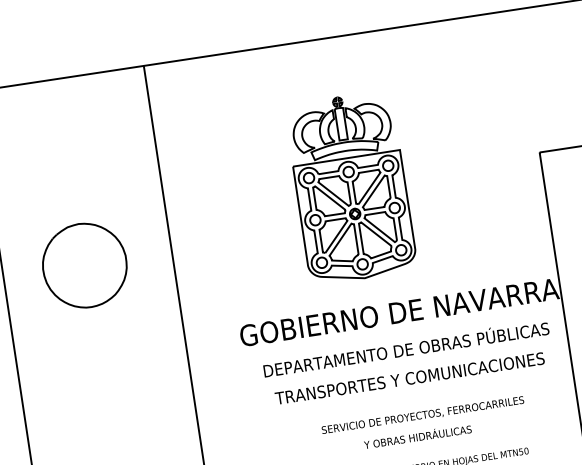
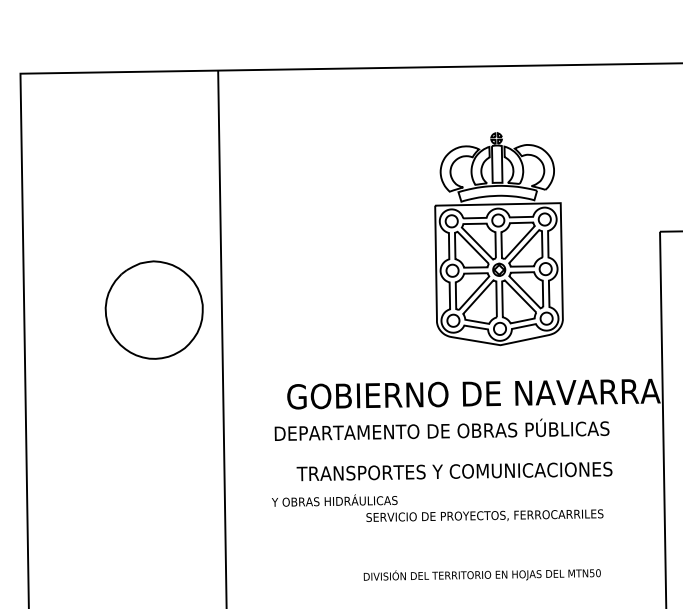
part: (351, 188) -> (498, 239), moved
part: (84, 265) -> (153, 309), moved
text: (405, 348) -> (441, 429), moved
text: (409, 378) -> (454, 471), moved
text: (417, 436) -> (334, 500), moved

